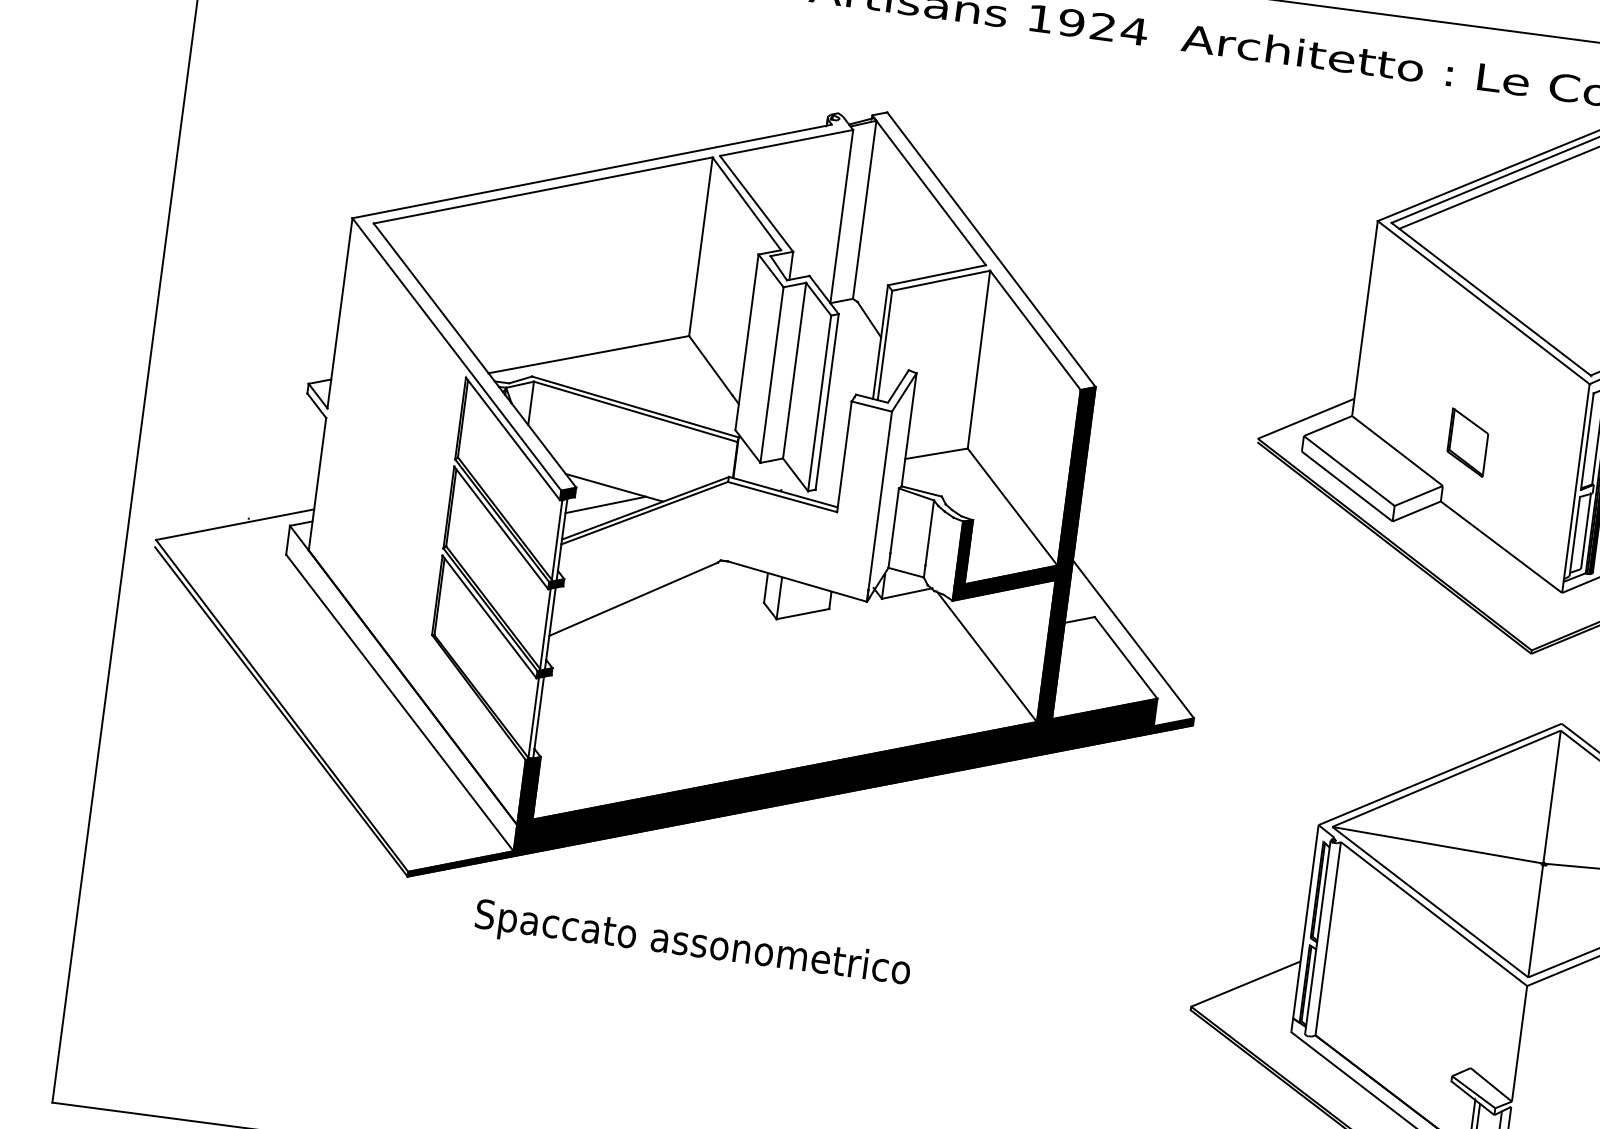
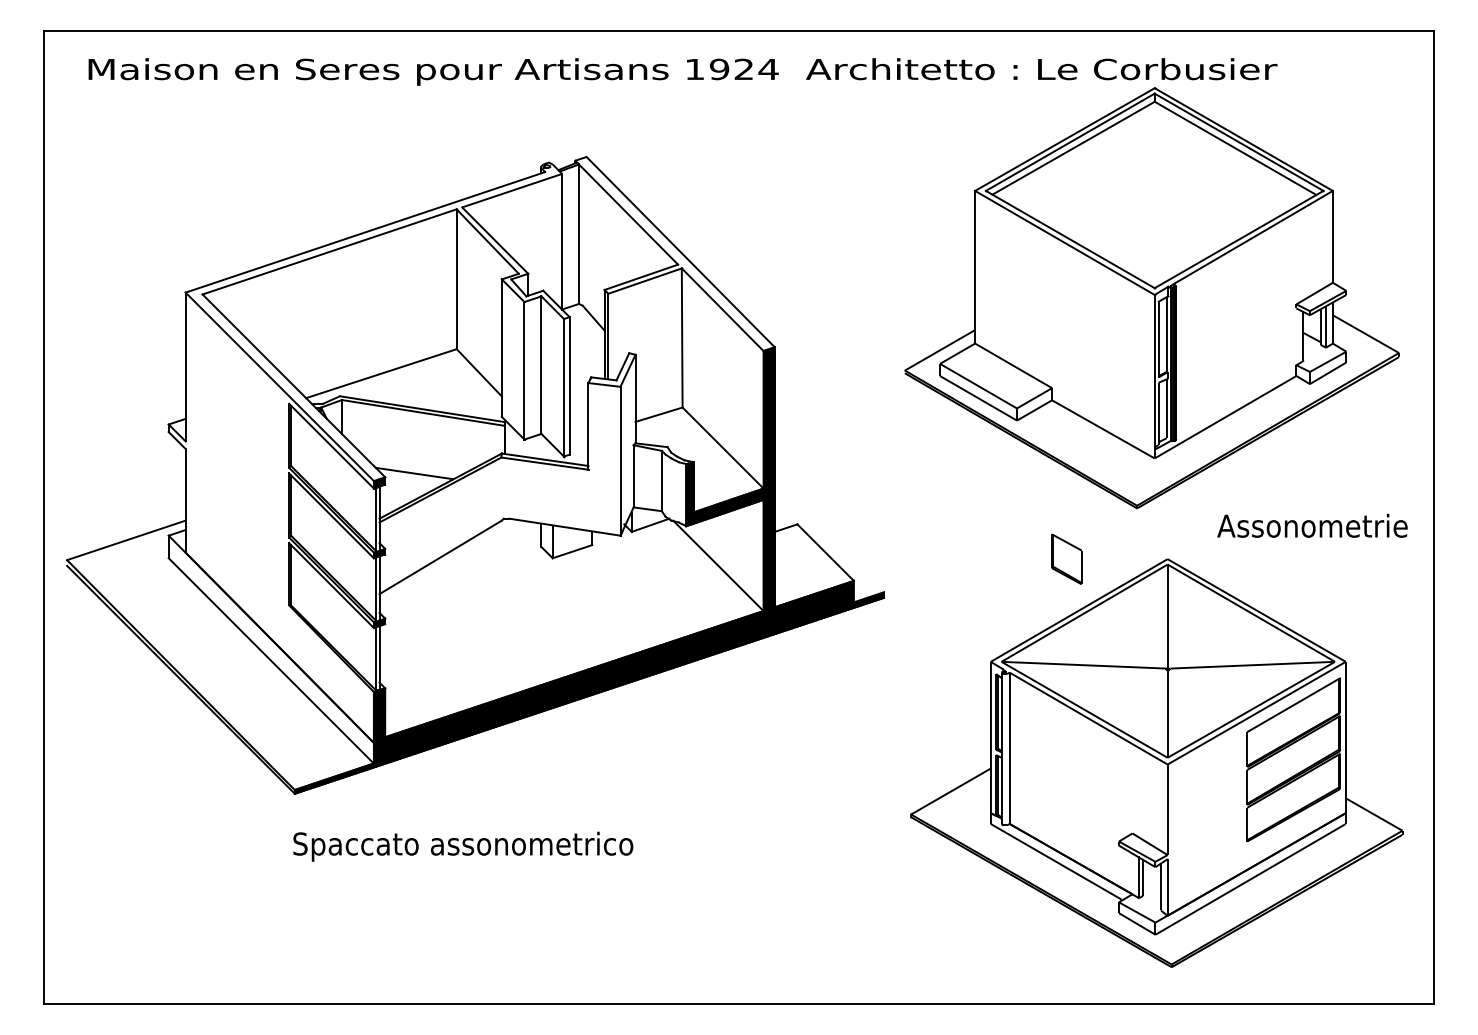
part: (1467, 441) -> (1066, 558), moved
line: (605, 504) -> (409, 487), removed
line: (1133, 639) -> (829, 537), removed
text: (693, 945) -> (463, 846), moved

